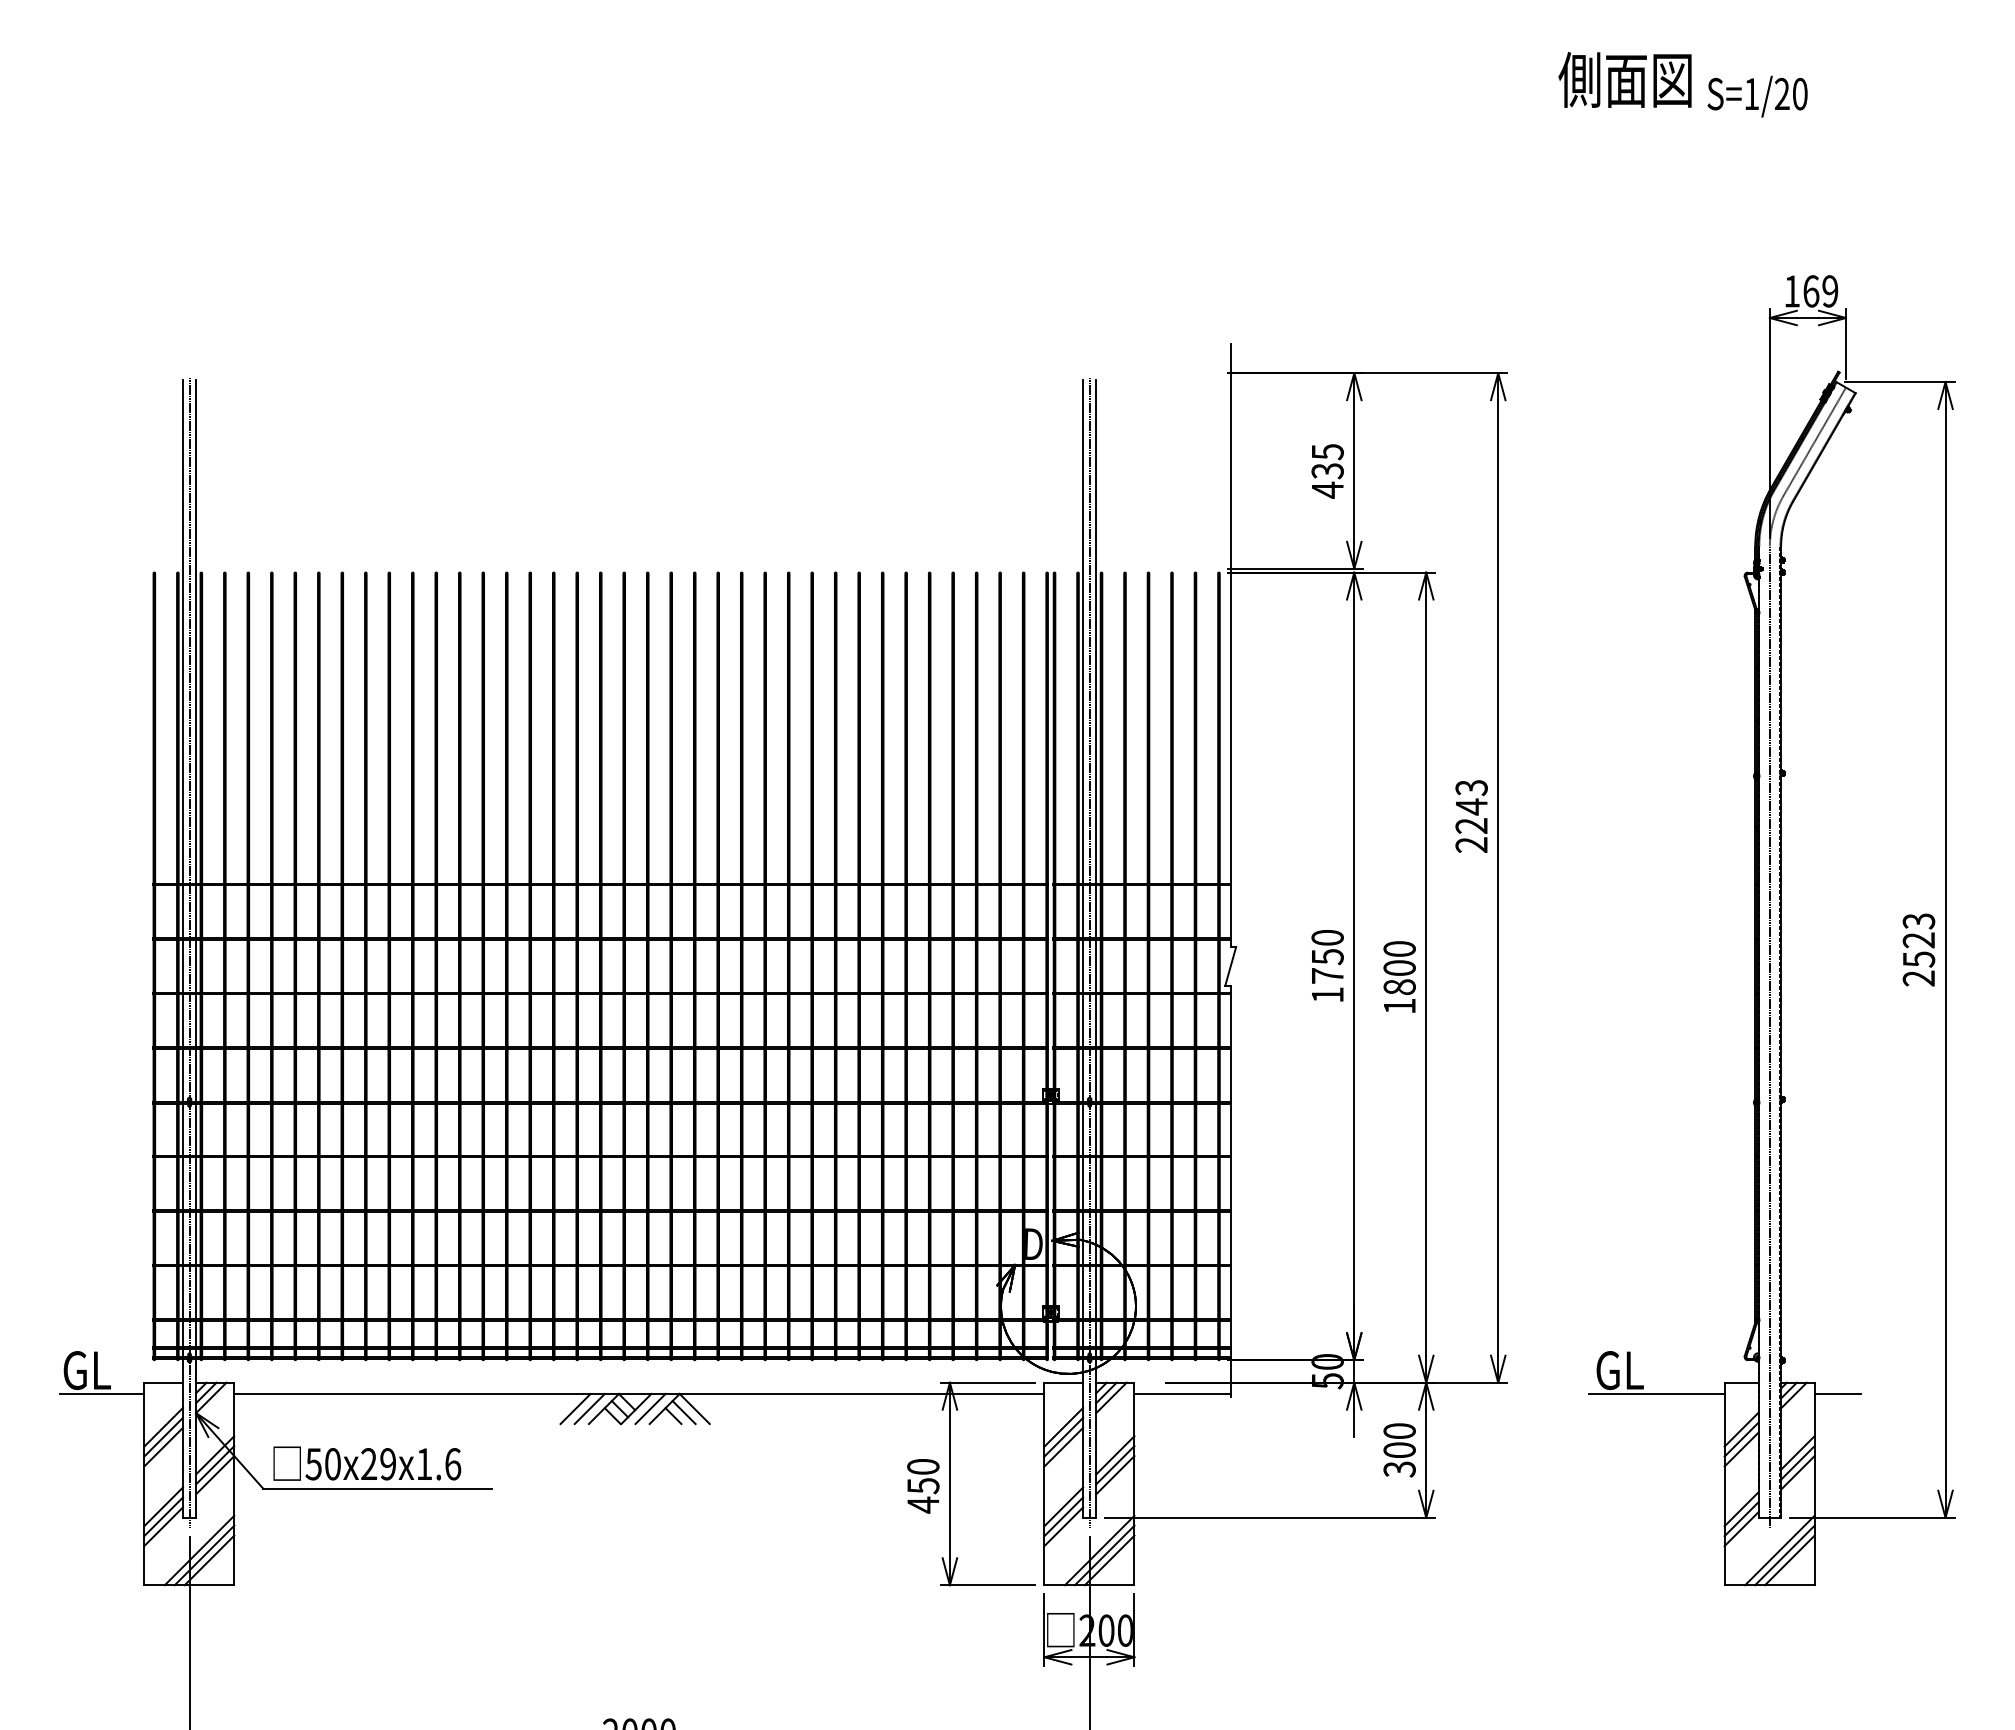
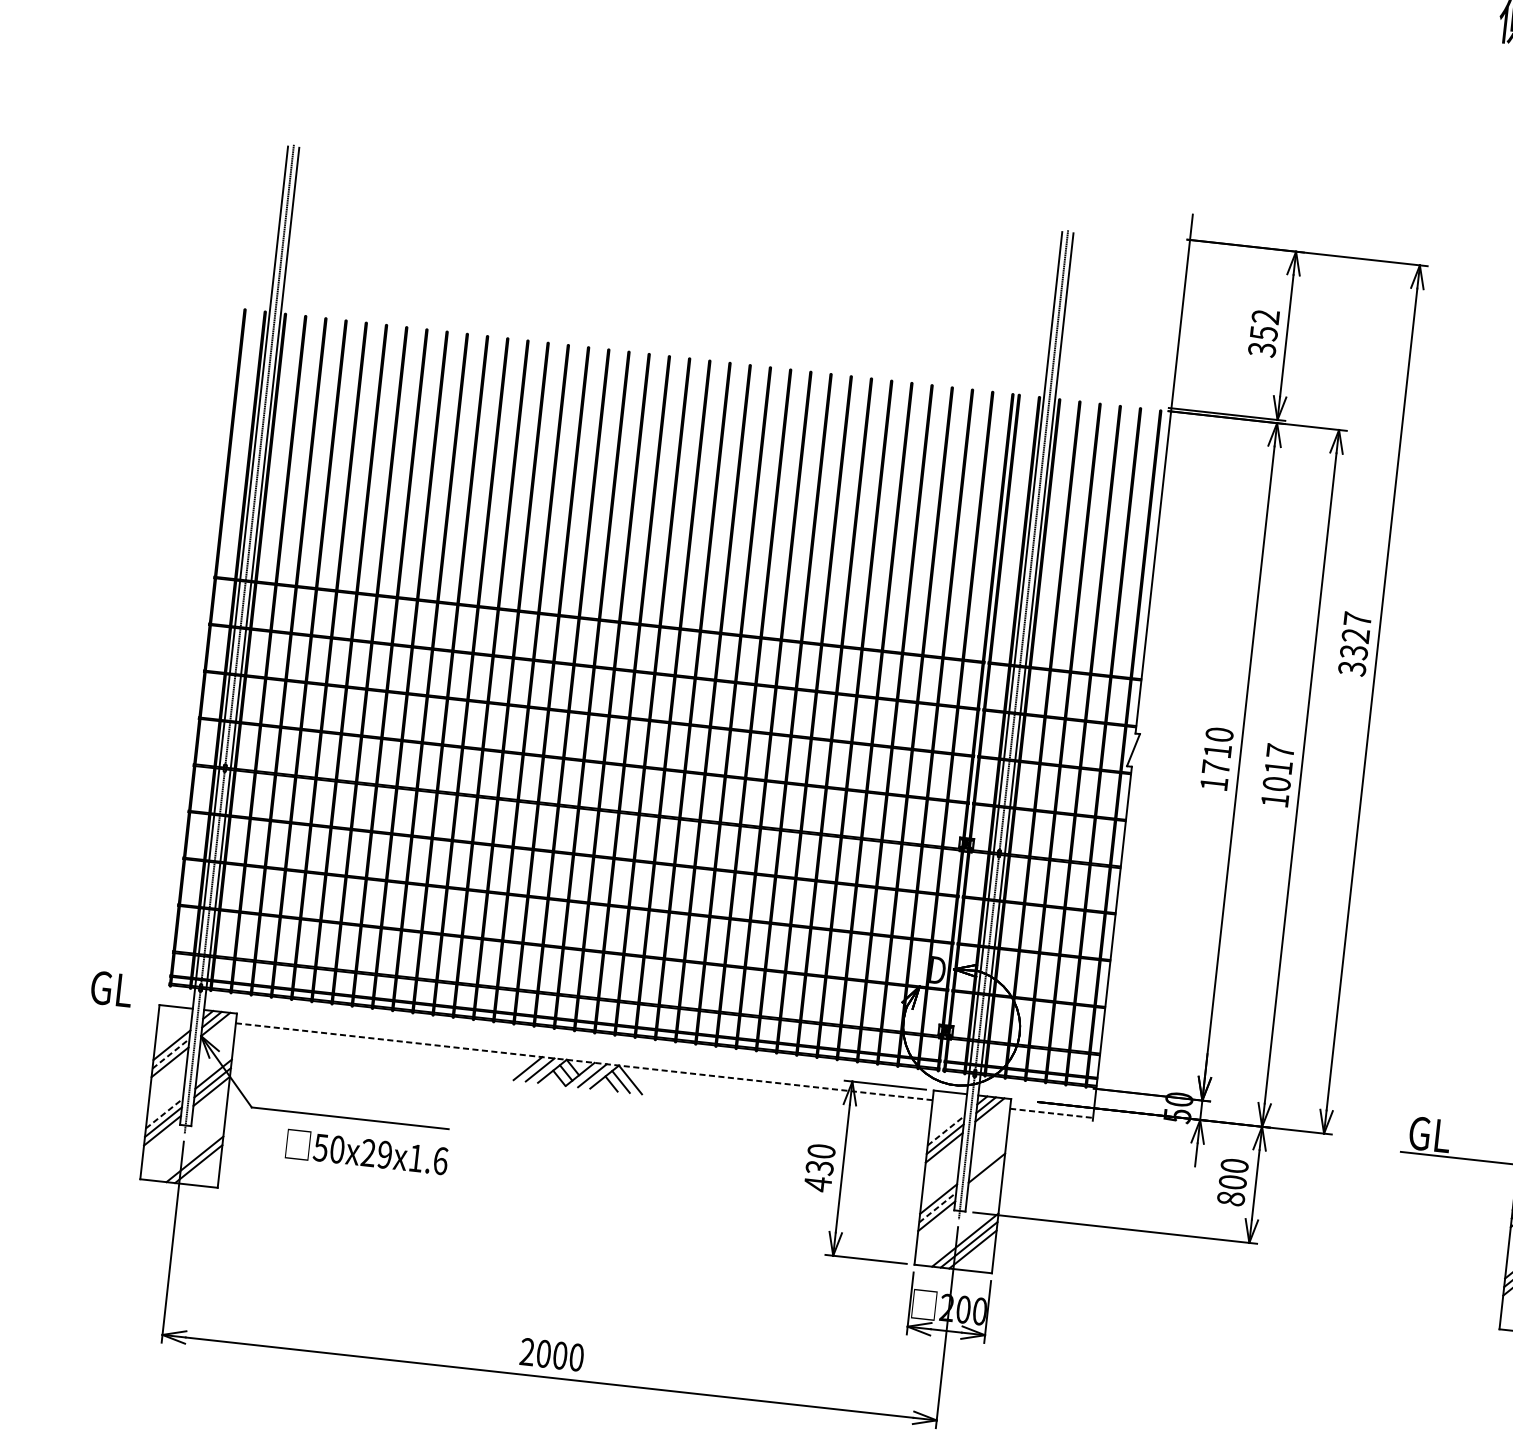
text: (1327, 471) -> (1263, 333), 435 -> 352
text: (1471, 816) -> (1354, 644), 2243 -> 3327
text: (1327, 957) -> (1217, 751), 1750 -> 1710
text: (1399, 968) -> (1278, 767), 1800 -> 1017
line: (102, 1393) -> (122, 1010), removed
line: (639, 1393) -> (584, 1061), solid -> dashed
line: (1183, 1393) -> (1052, 1113), solid -> dashed
line: (1064, 1426) -> (946, 1130), solid -> dashed
line: (163, 1436) -> (170, 1053), solid -> dashed
line: (1115, 1455) -> (987, 1159), removed
text: (367, 1463) -> (367, 1152), moved
text: (1399, 1469) -> (1230, 1198), 300 -> 800
line: (1115, 1475) -> (986, 1177), removed
text: (922, 1485) -> (819, 1167), 450 -> 430
line: (164, 1506) -> (165, 1113), solid -> dashed
line: (1064, 1516) -> (938, 1207), solid -> dashed
line: (199, 1550) -> (191, 1154), removed

